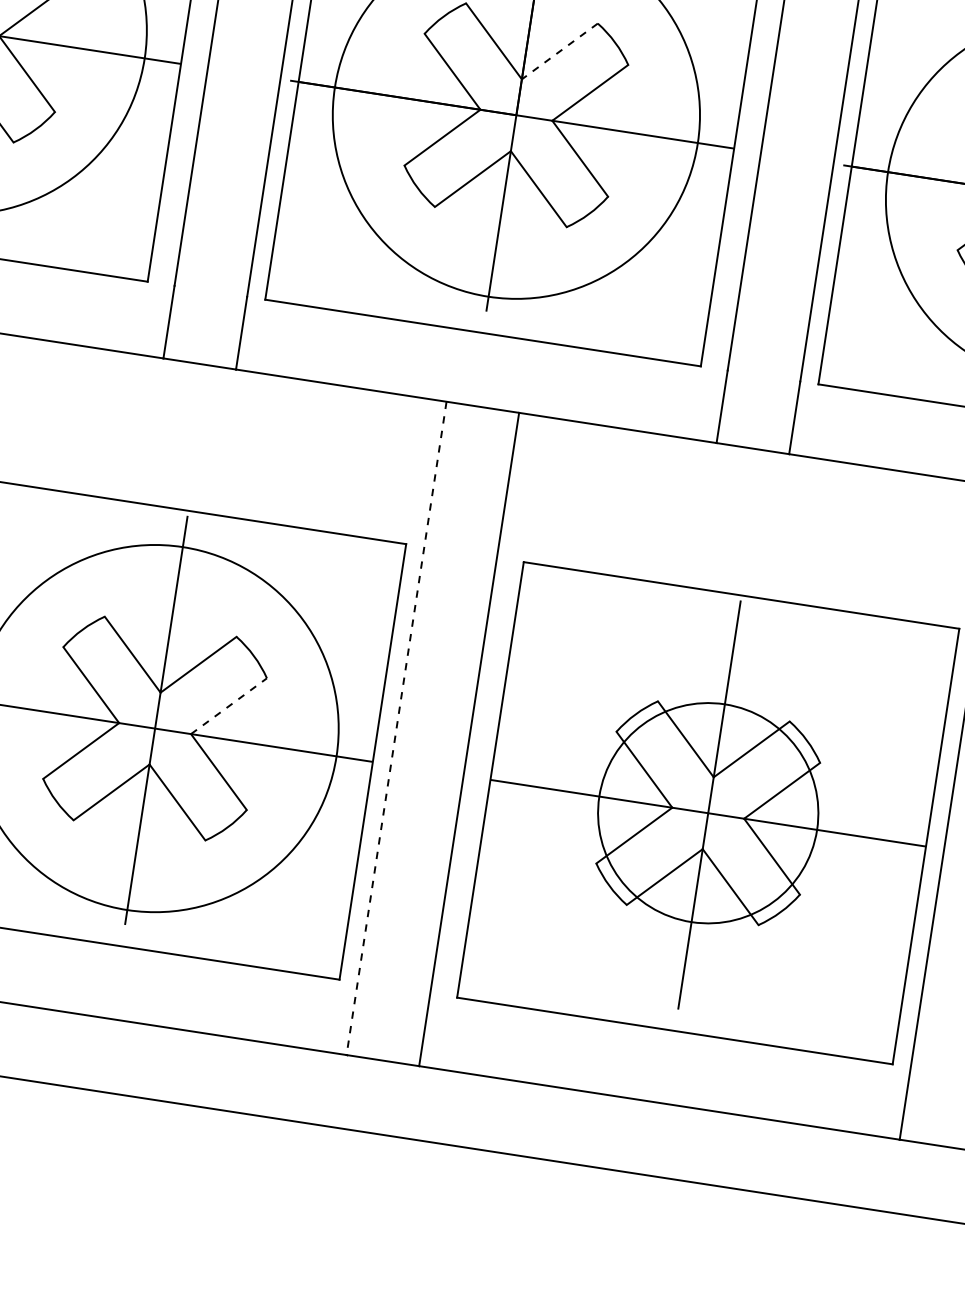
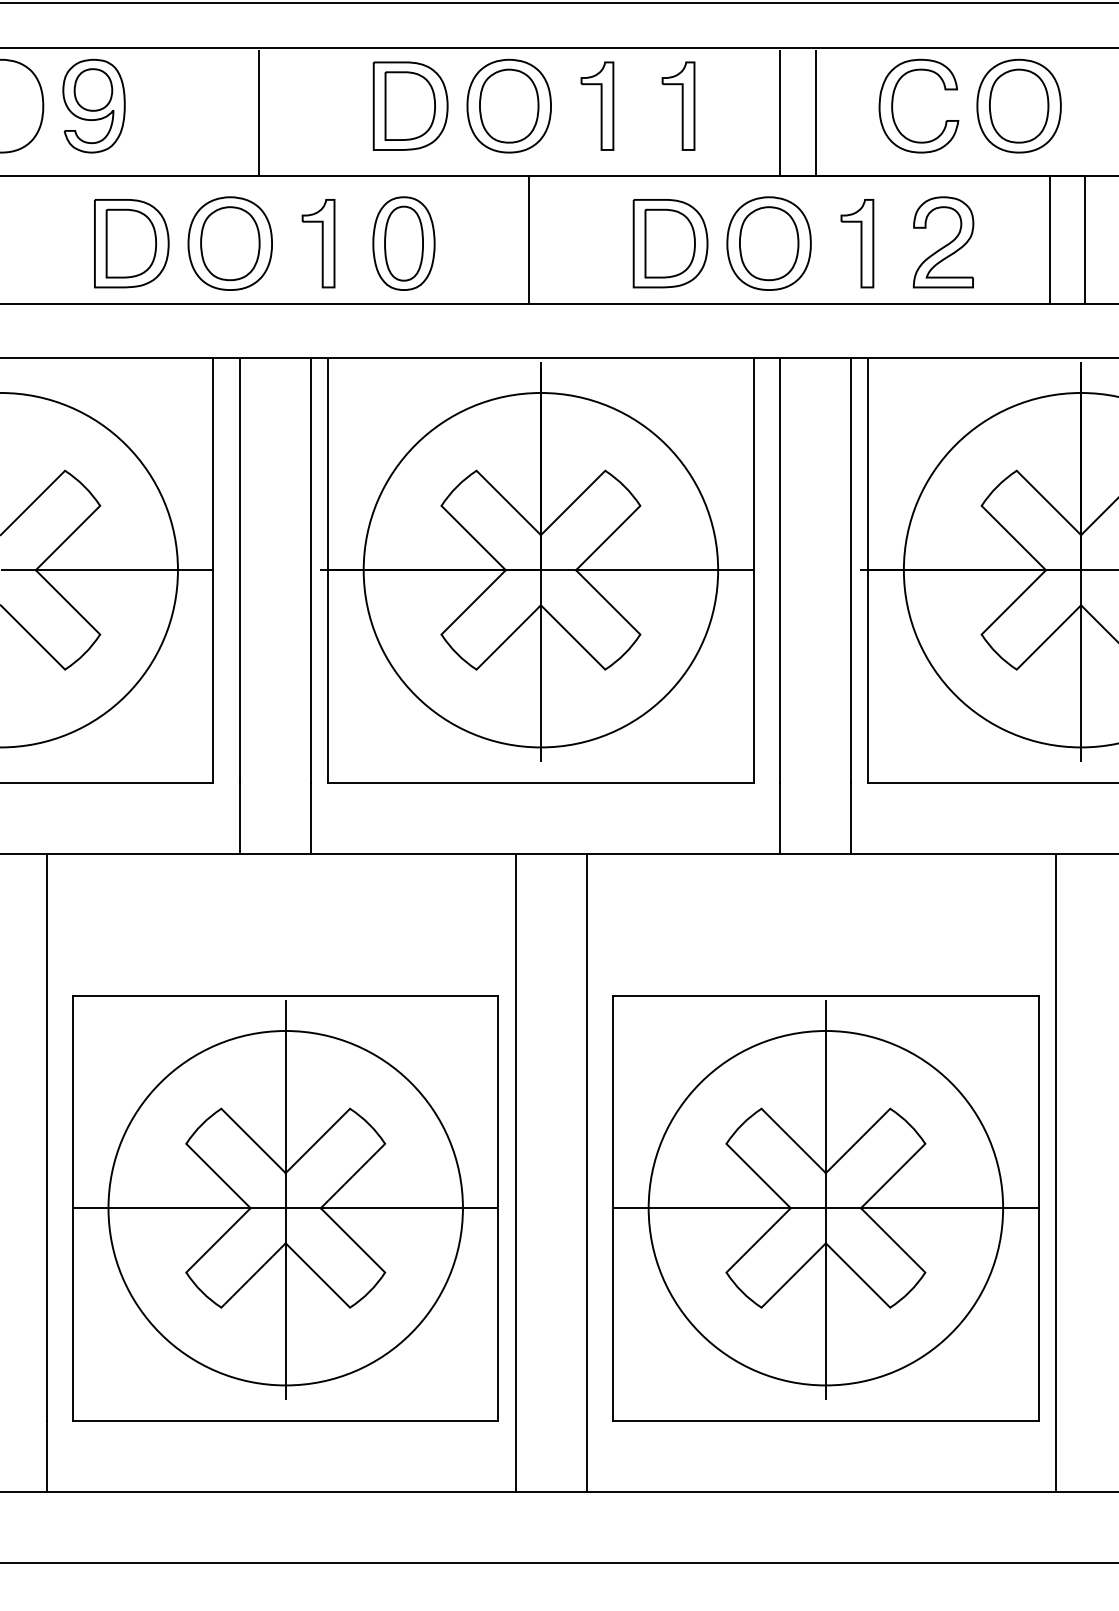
line: (559, 51) -> (572, 503), dashed -> solid
line: (229, 705) -> (353, 1175), dashed -> solid
line: (396, 729) -> (516, 1173), dashed -> solid
circle: (707, 812) -> (825, 1207), size x1.67

